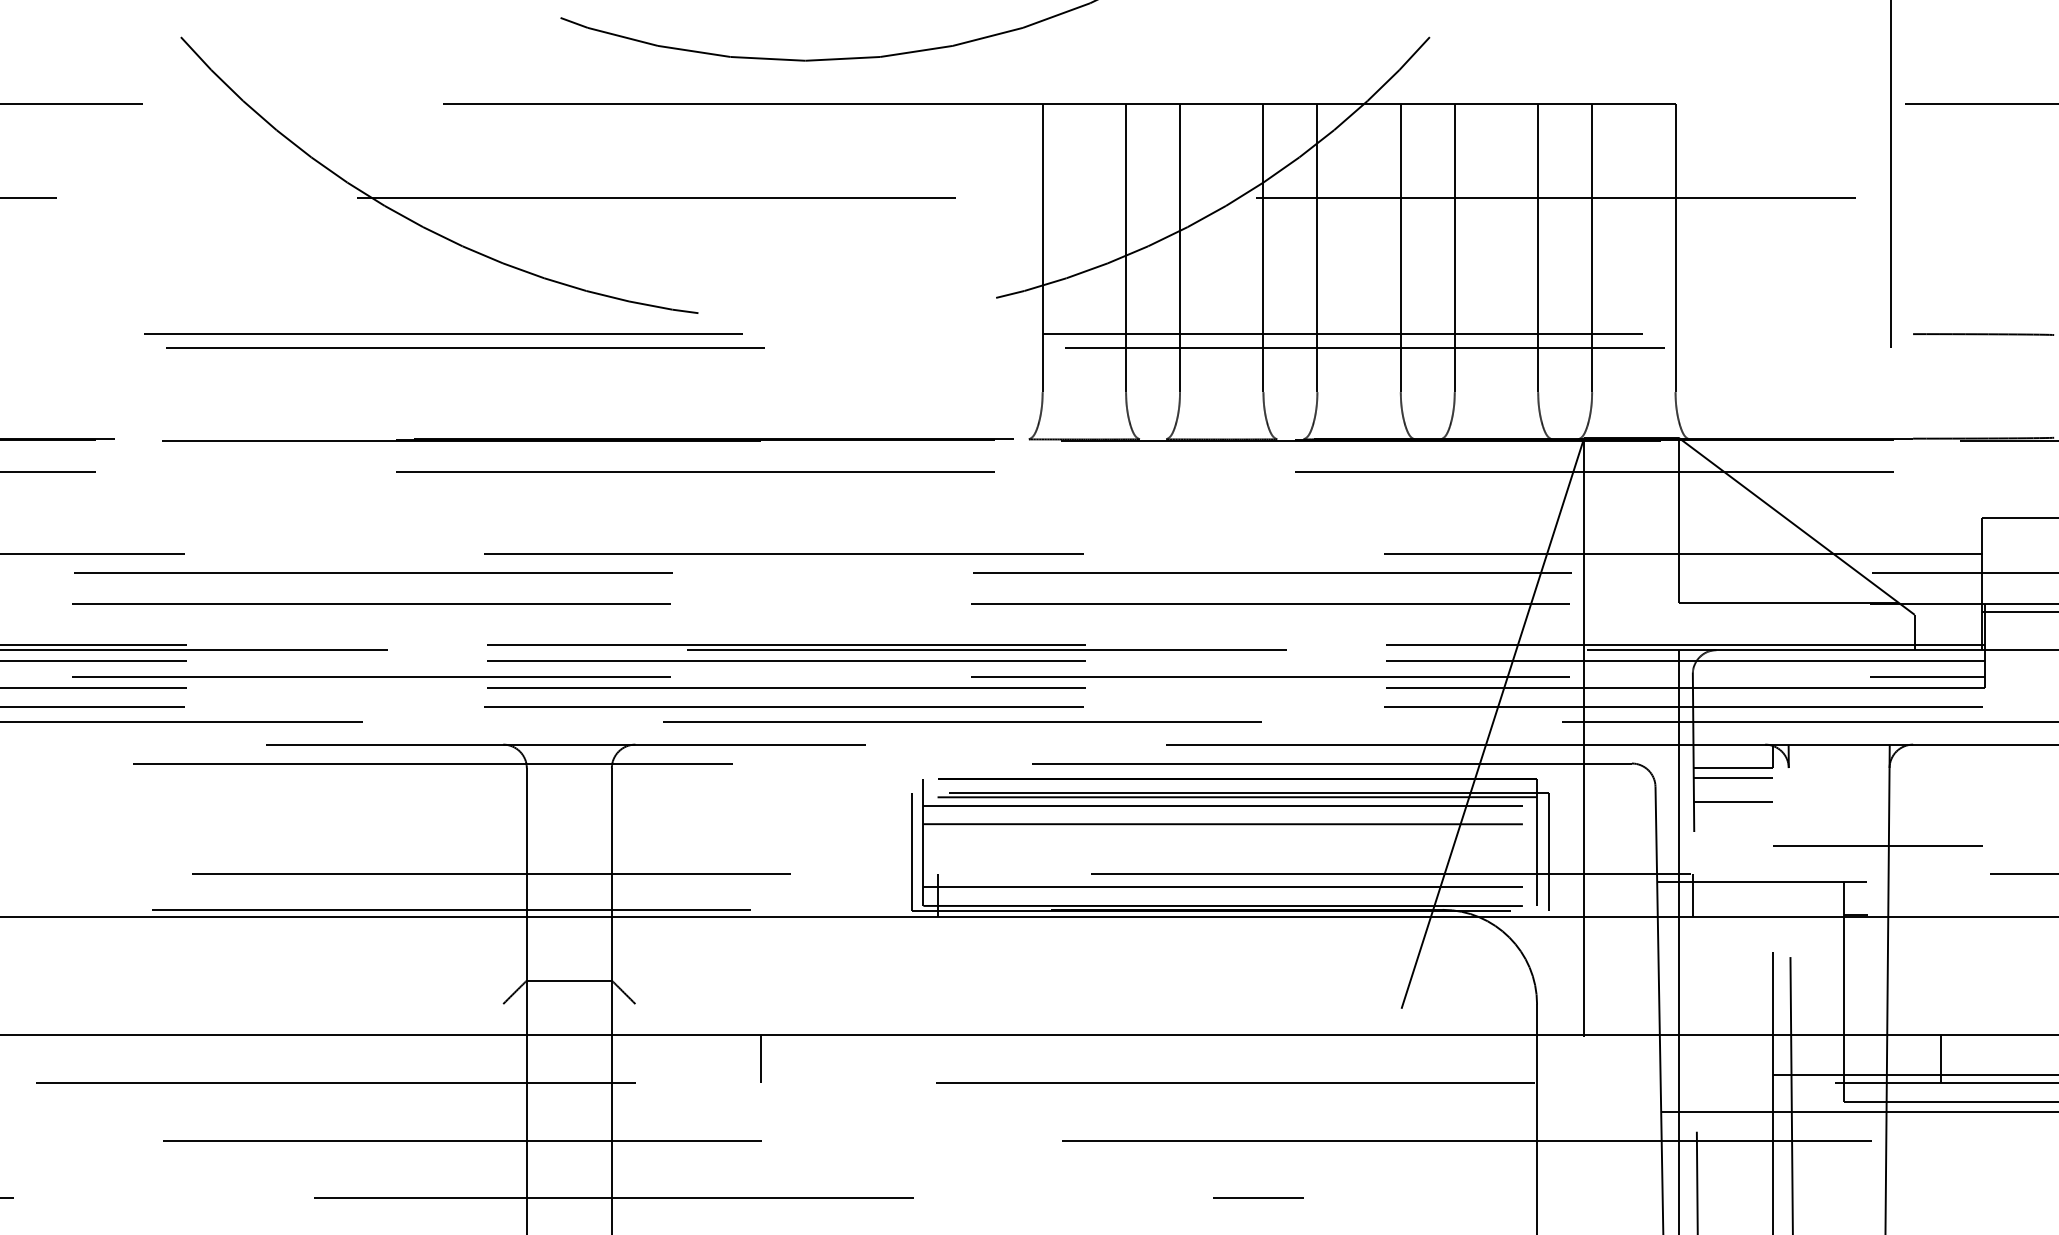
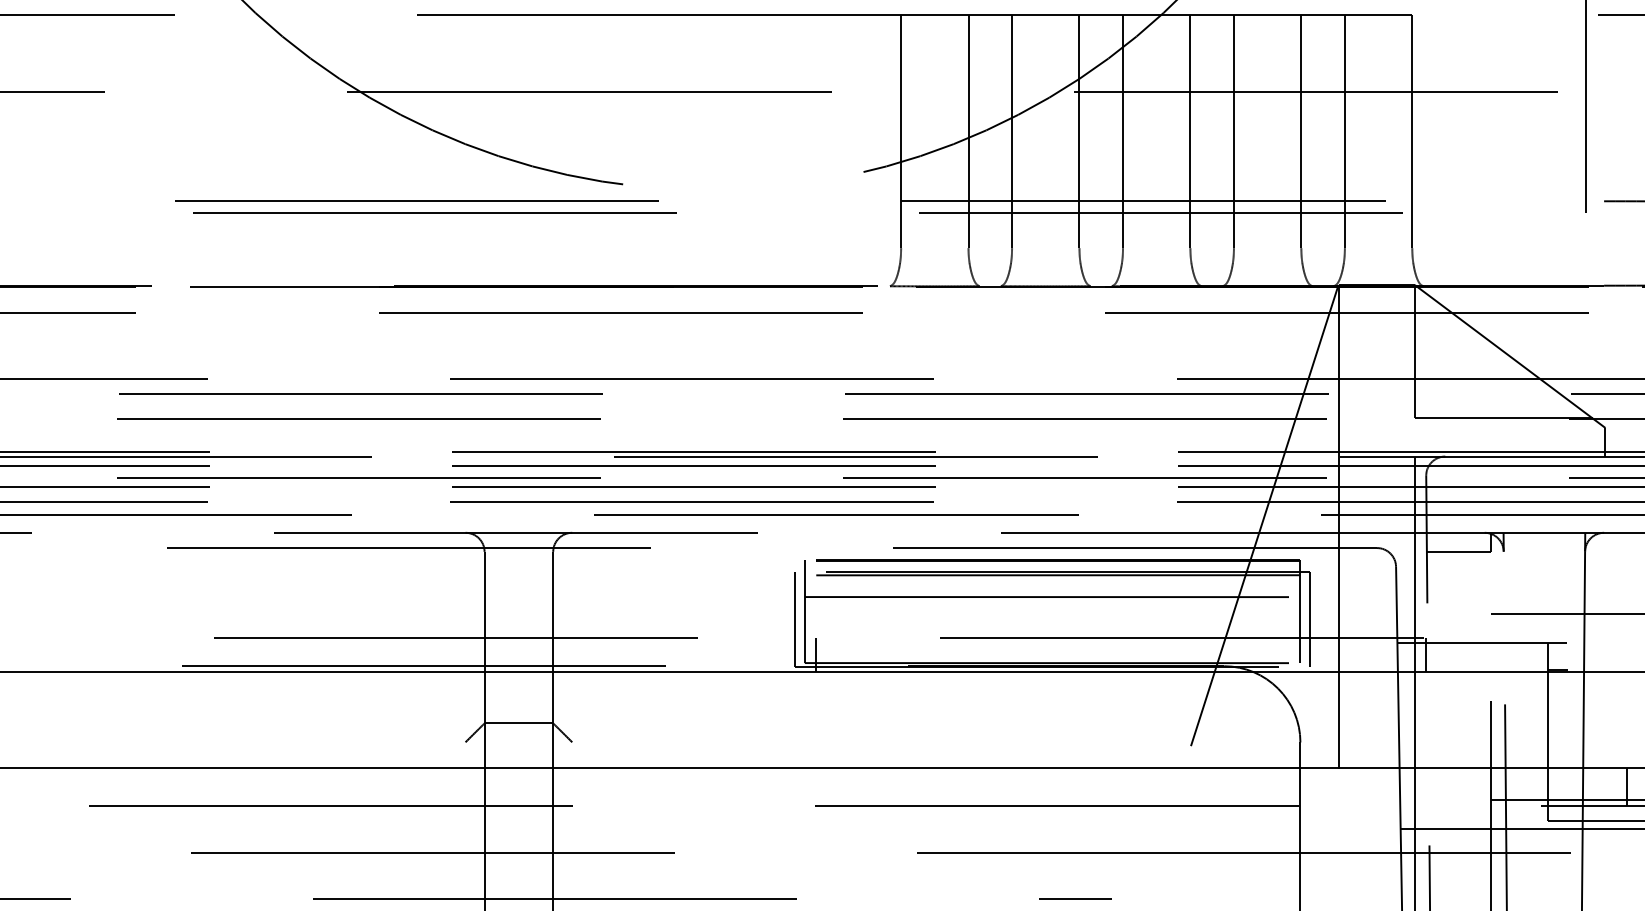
line: (1733, 778) -> (1459, 560), removed
line: (1733, 801) -> (1459, 578), removed
line: (1230, 806) -> (1052, 582), removed
line: (1230, 887) -> (1052, 648), removed
line: (761, 1058) -> (674, 786), removed

